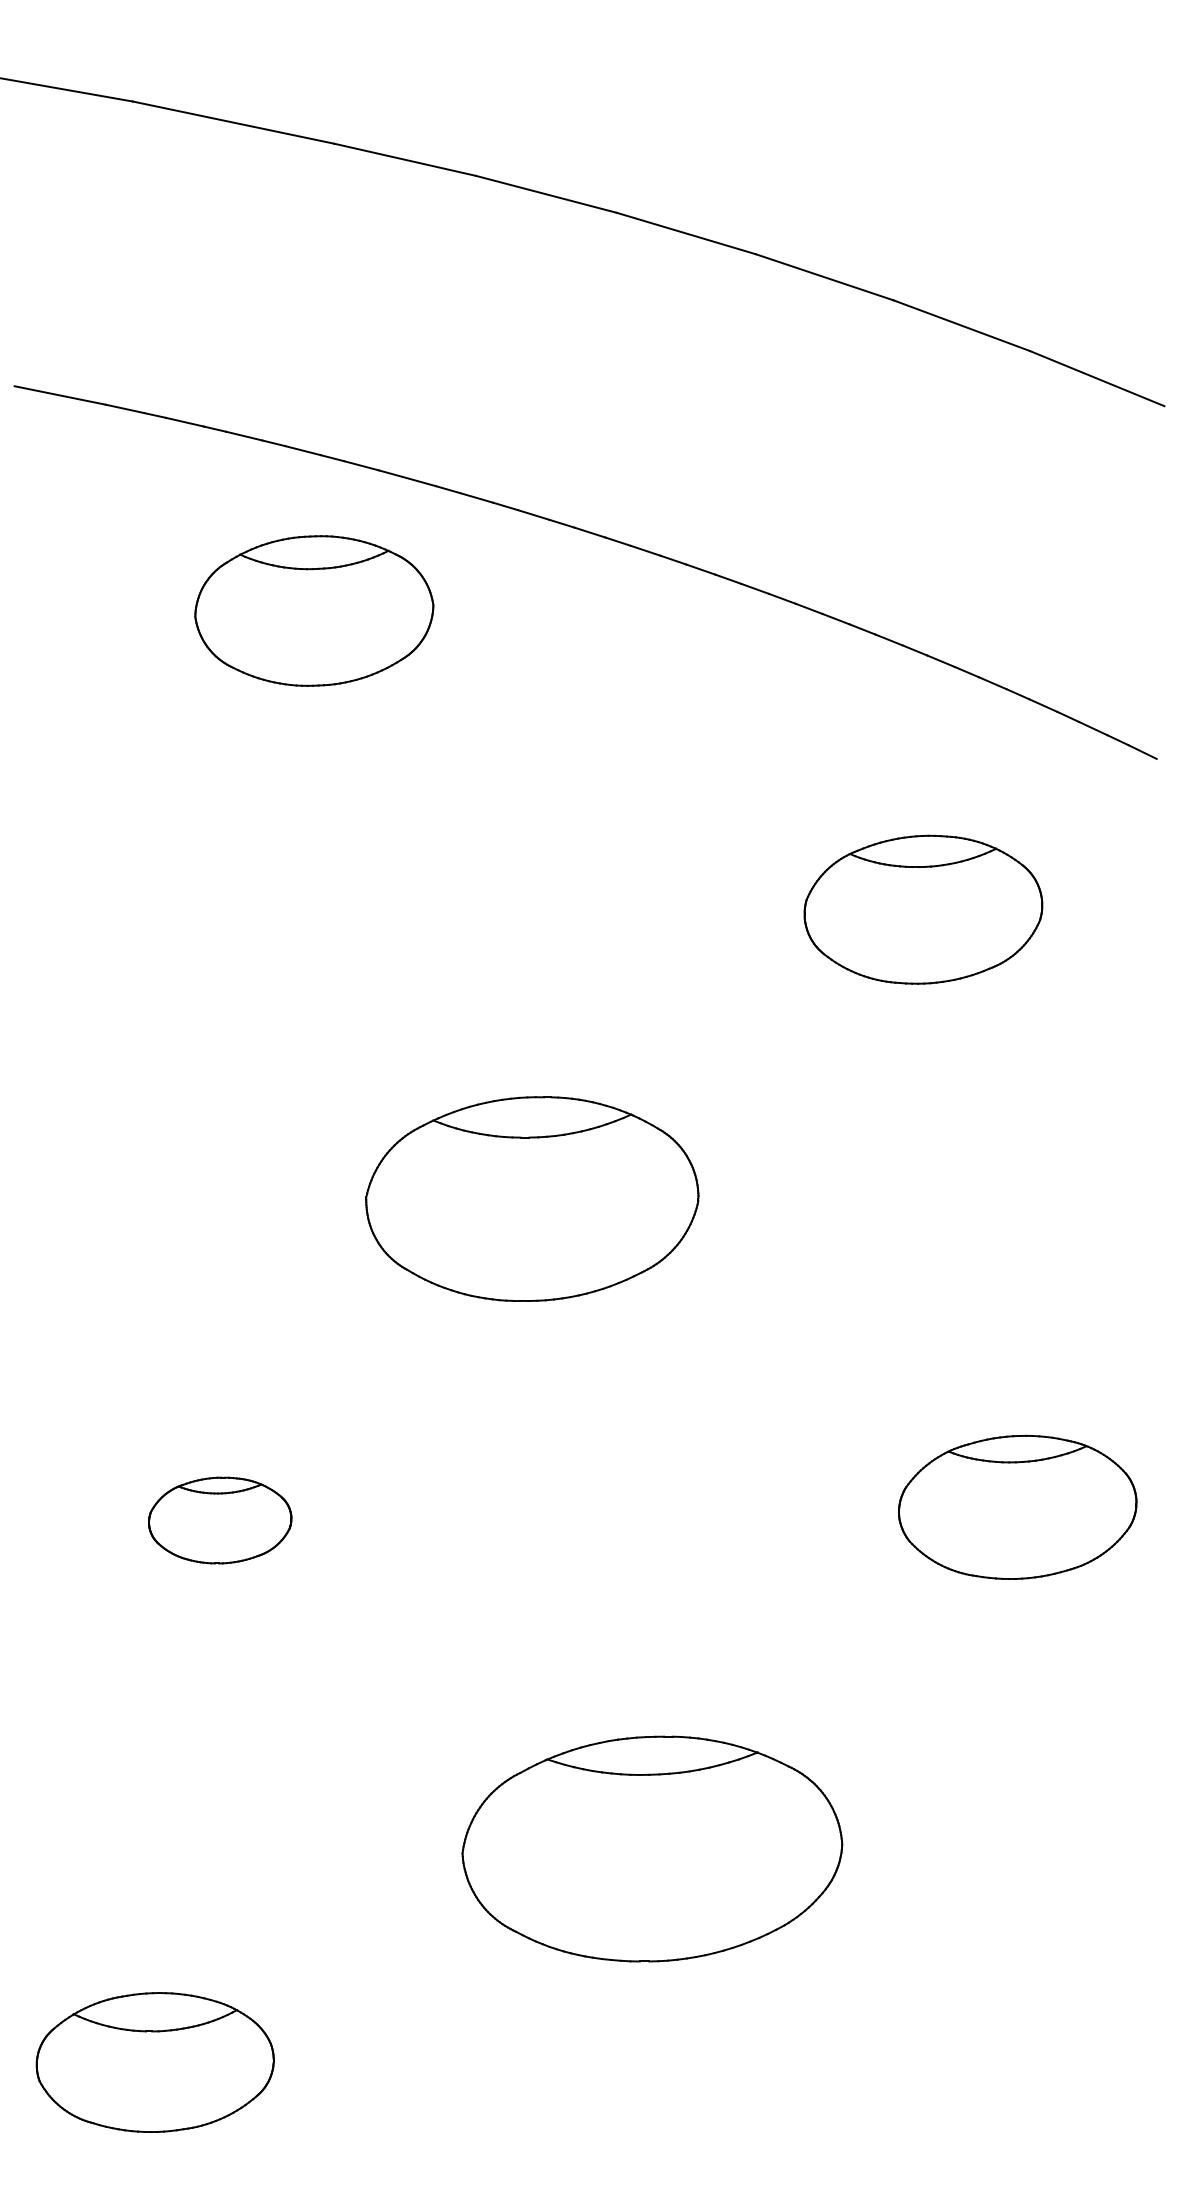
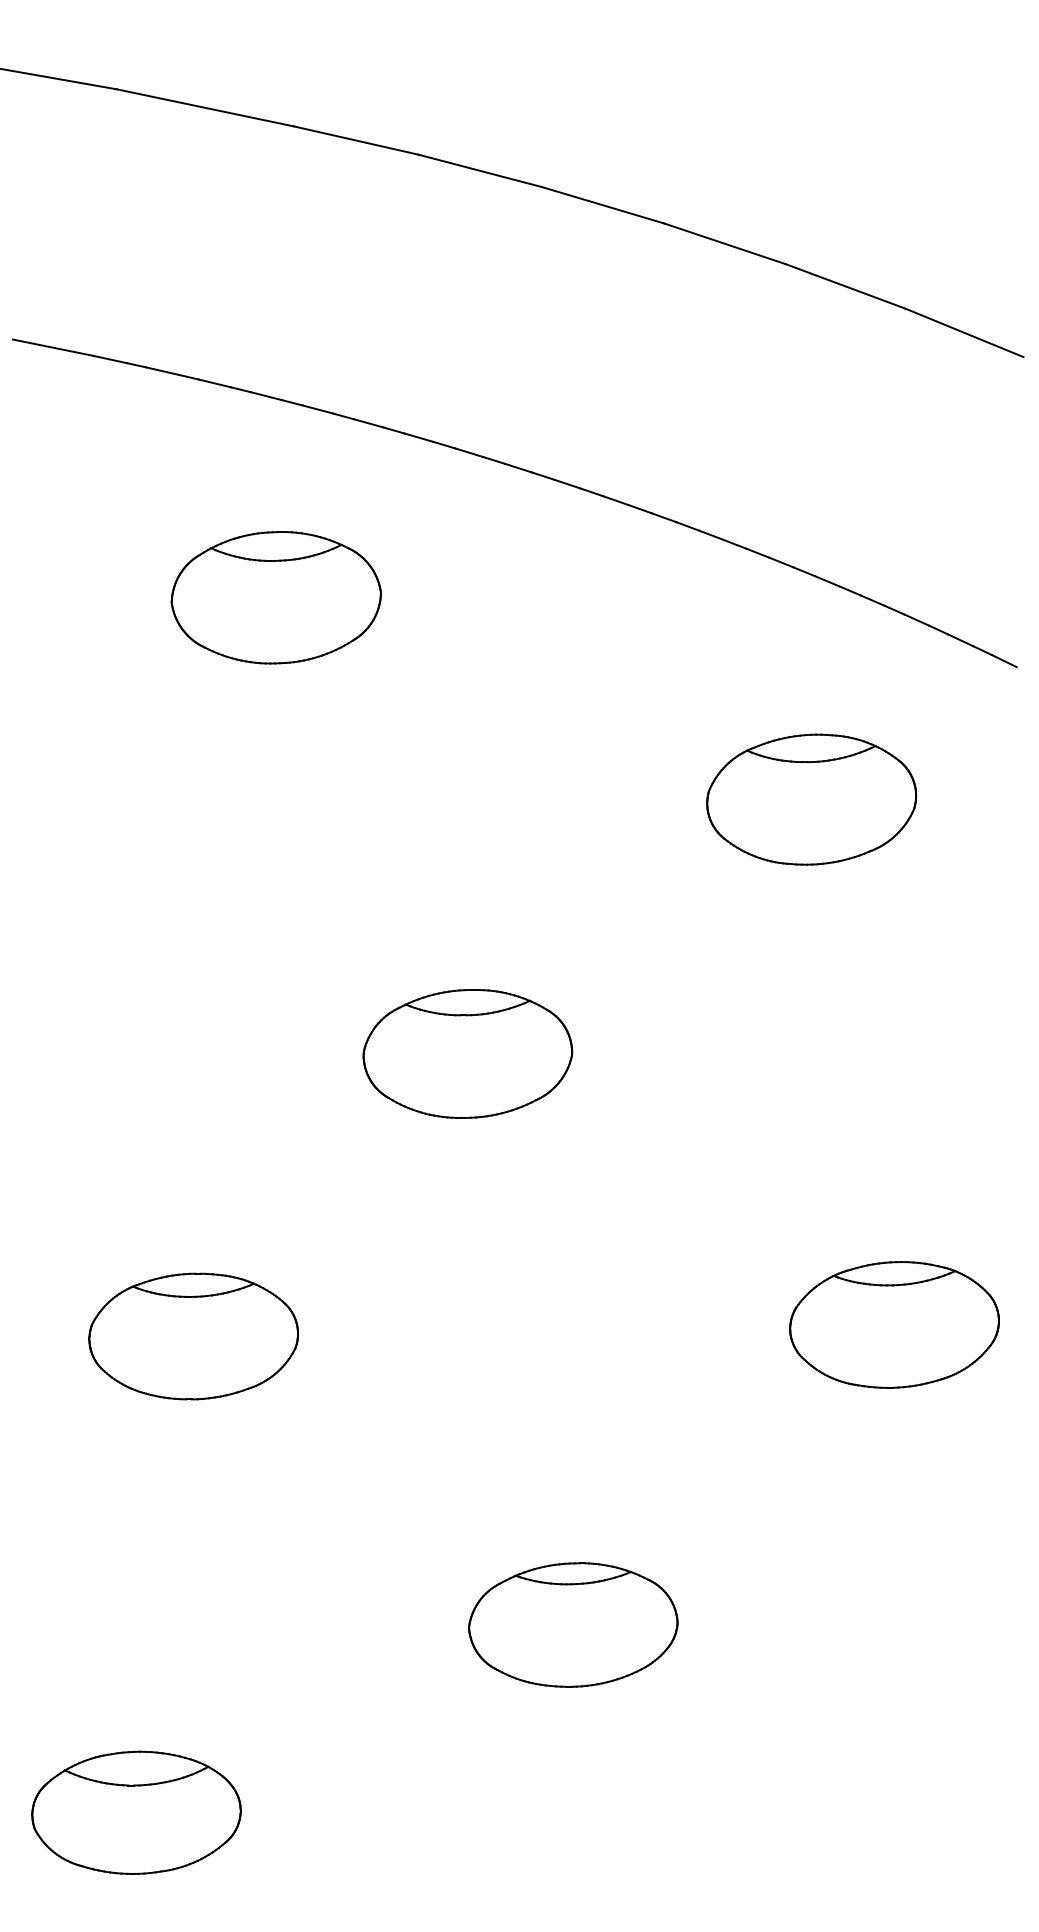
part: (314, 610) -> (276, 597), moved
part: (531, 1198) -> (467, 1053), size x0.71
part: (219, 1520) -> (192, 1336), size x1.67
part: (651, 1848) -> (572, 1624), size x0.62

